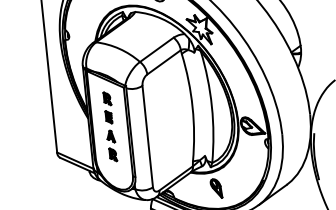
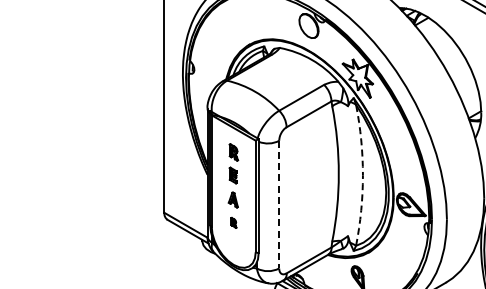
arc: (211, 106) -> (362, 175), solid -> dashed
line: (147, 136) -> (279, 204), solid -> dashed
part: (112, 154) -> (233, 222), size x0.6

